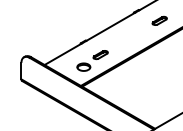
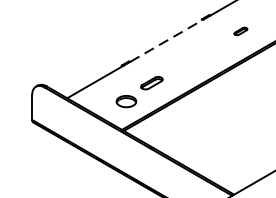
part: (159, 20) -> (240, 31), size x0.6
line: (111, 26) -> (168, 40), solid -> dashed

